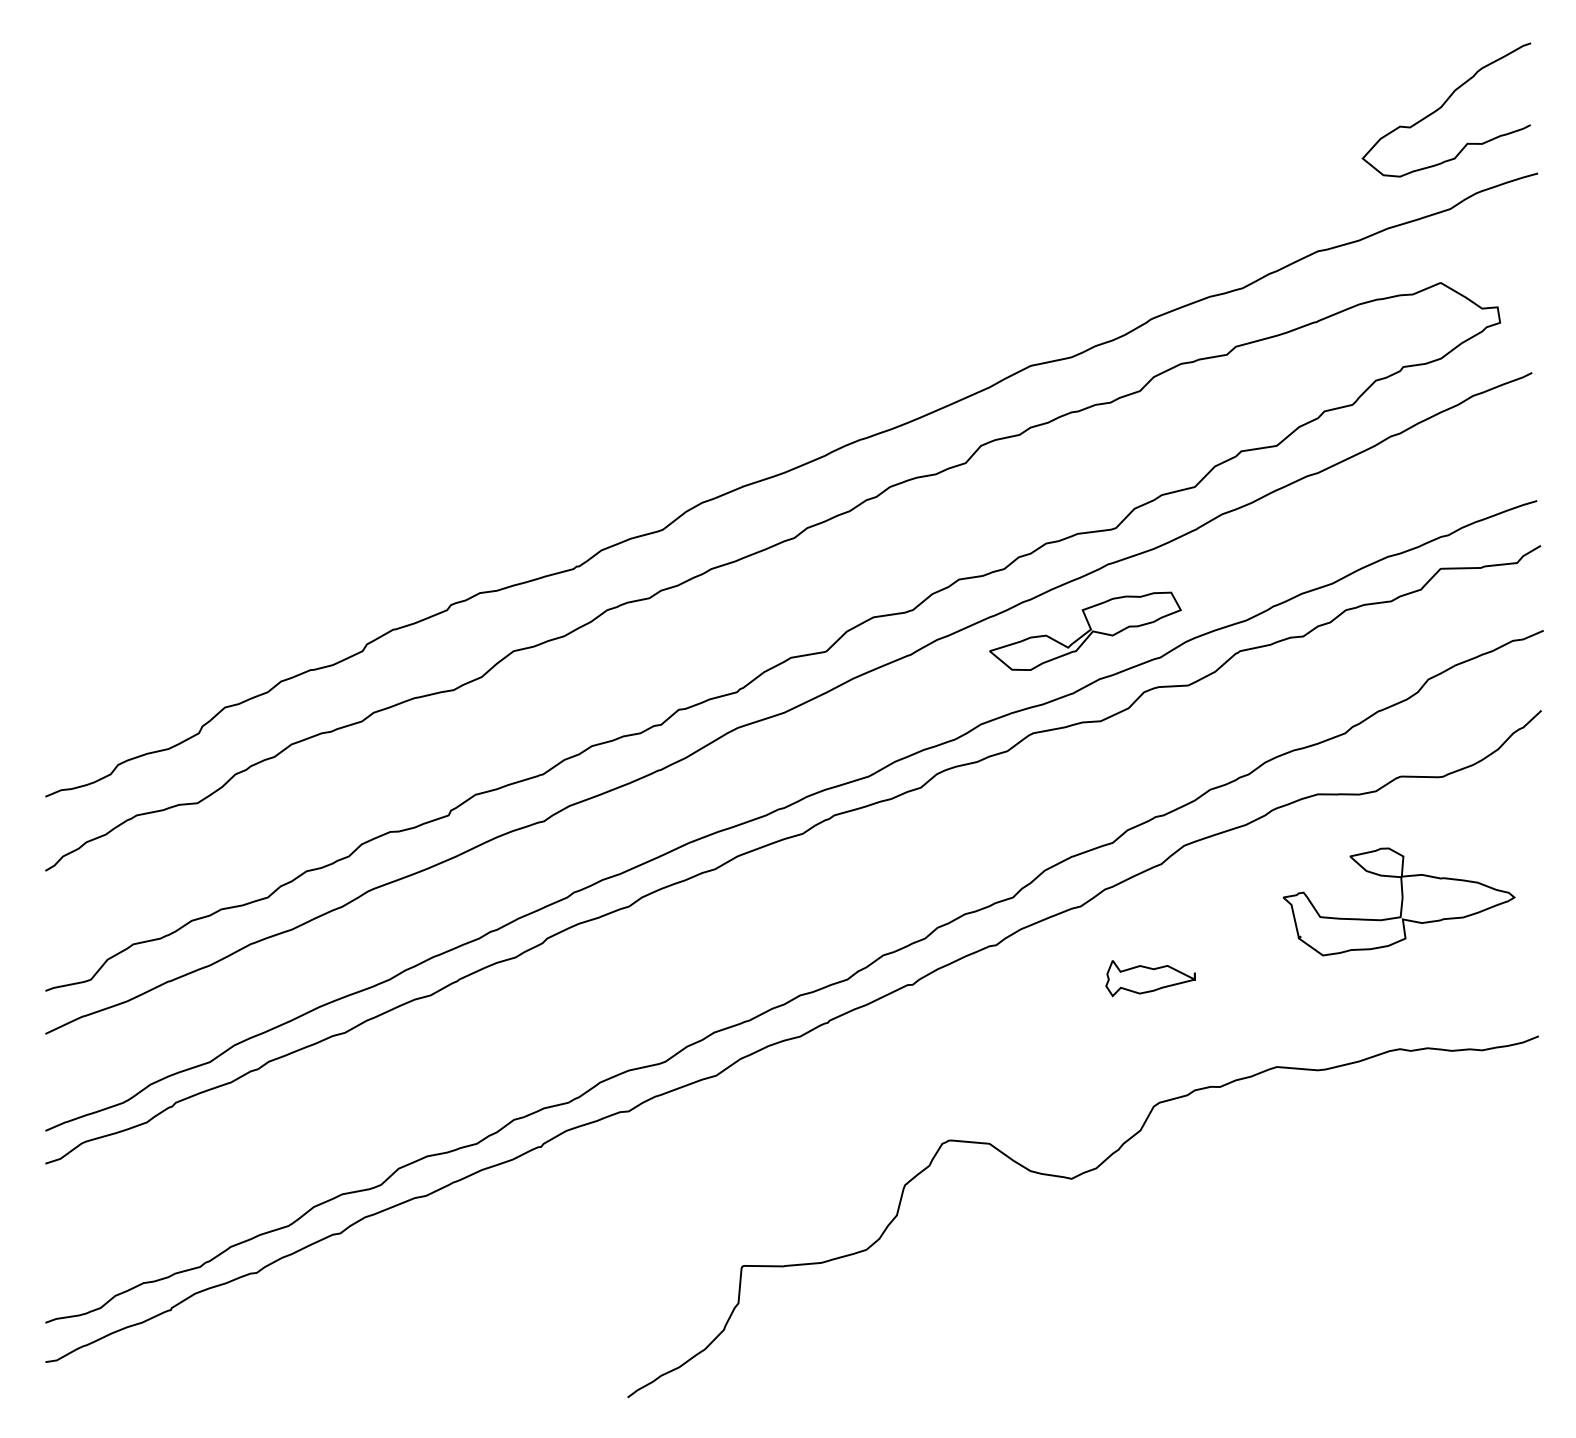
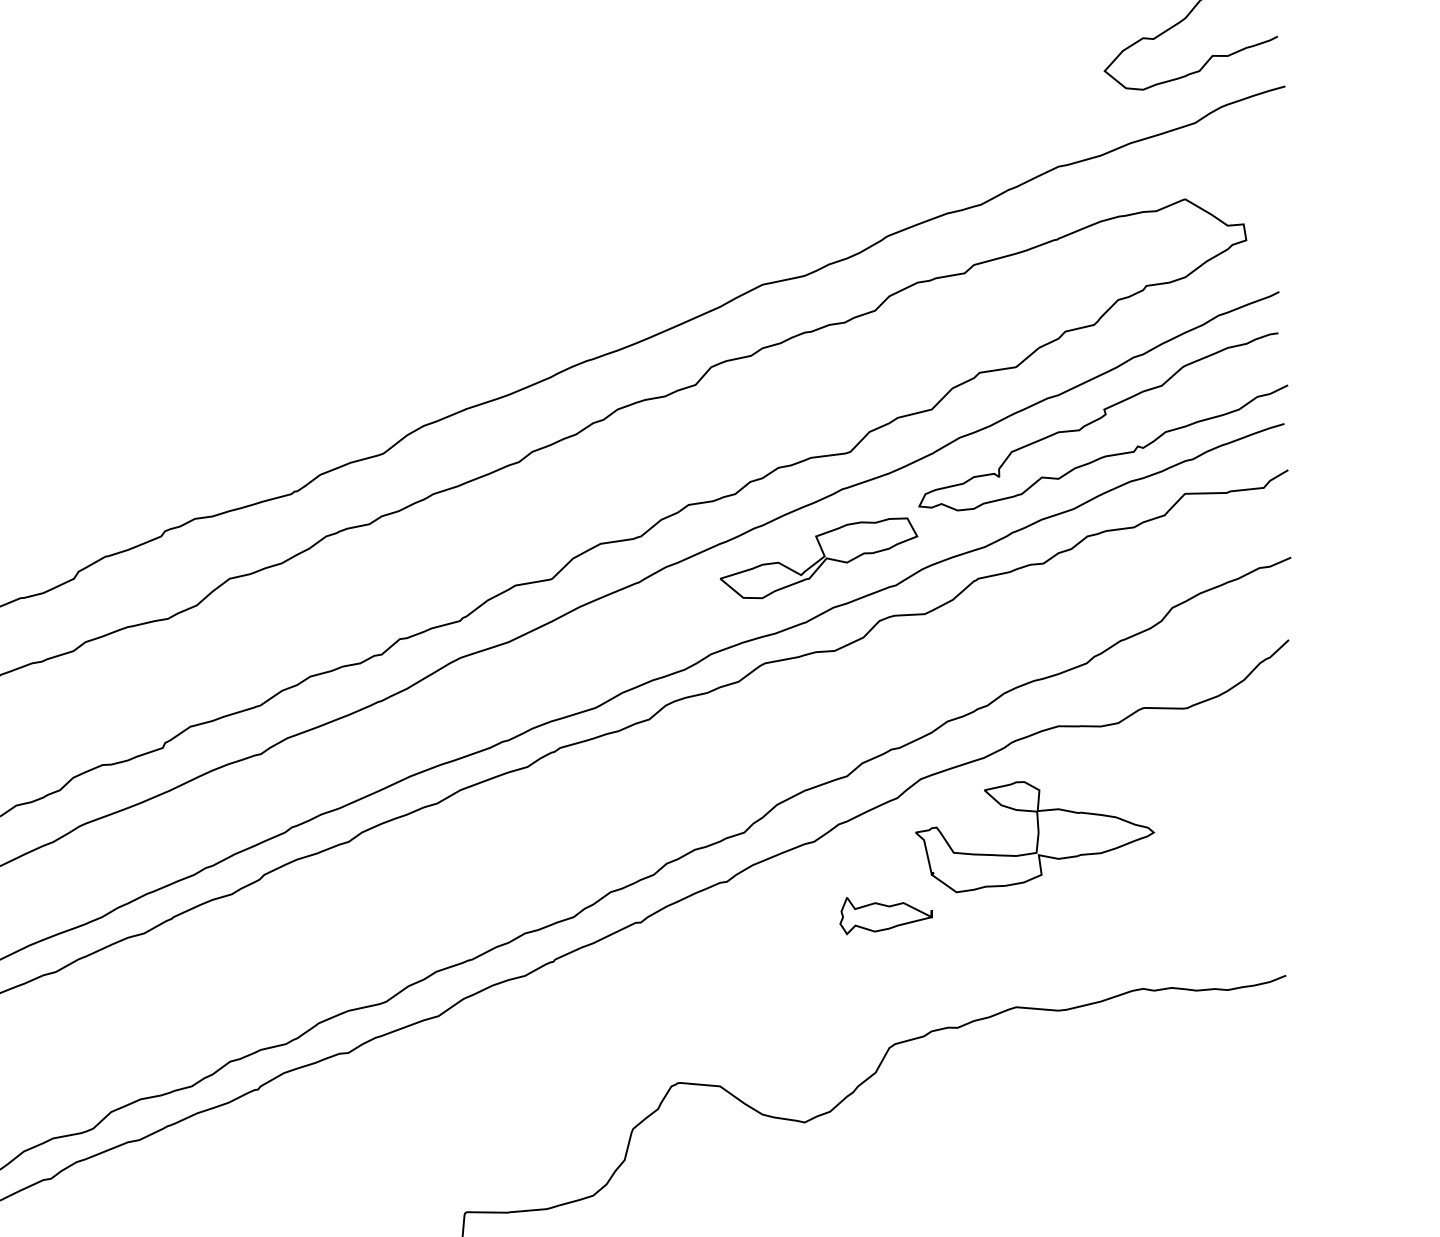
curve: (1358, 496) -> (1100, 419), added
part: (1399, 901) -> (1035, 836), moved

